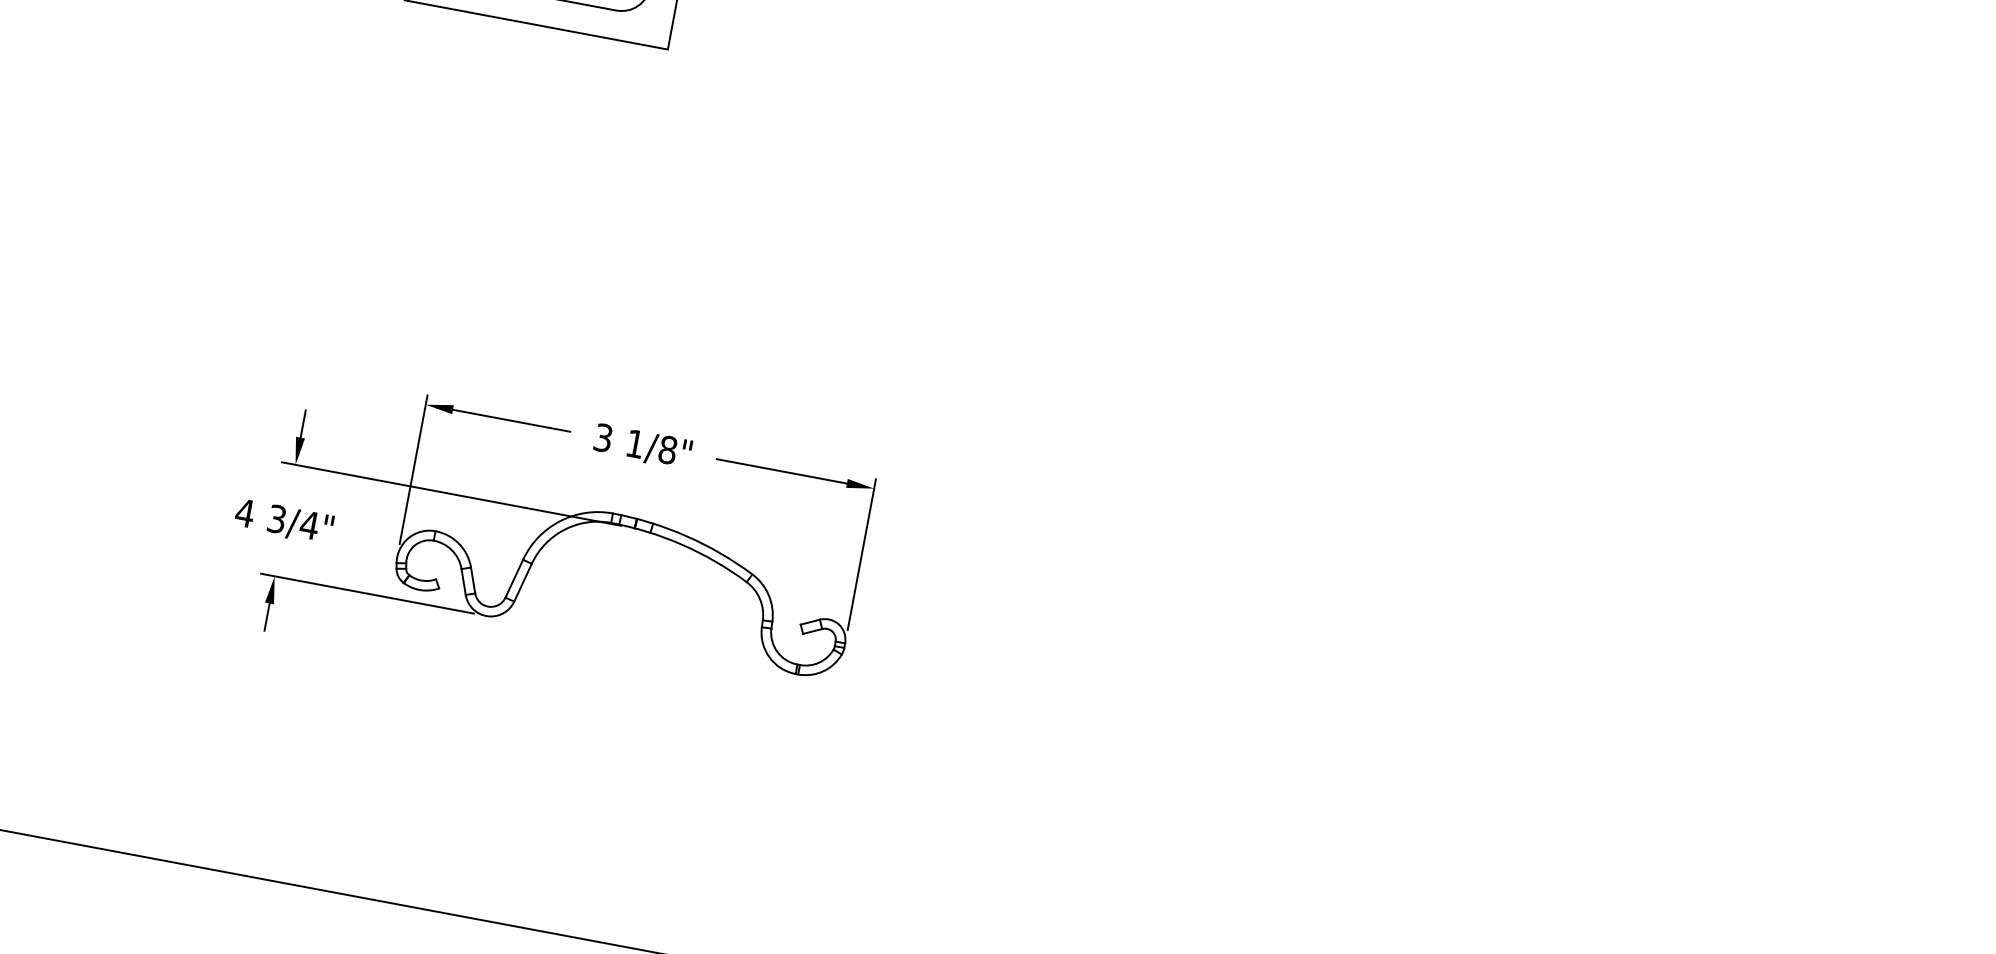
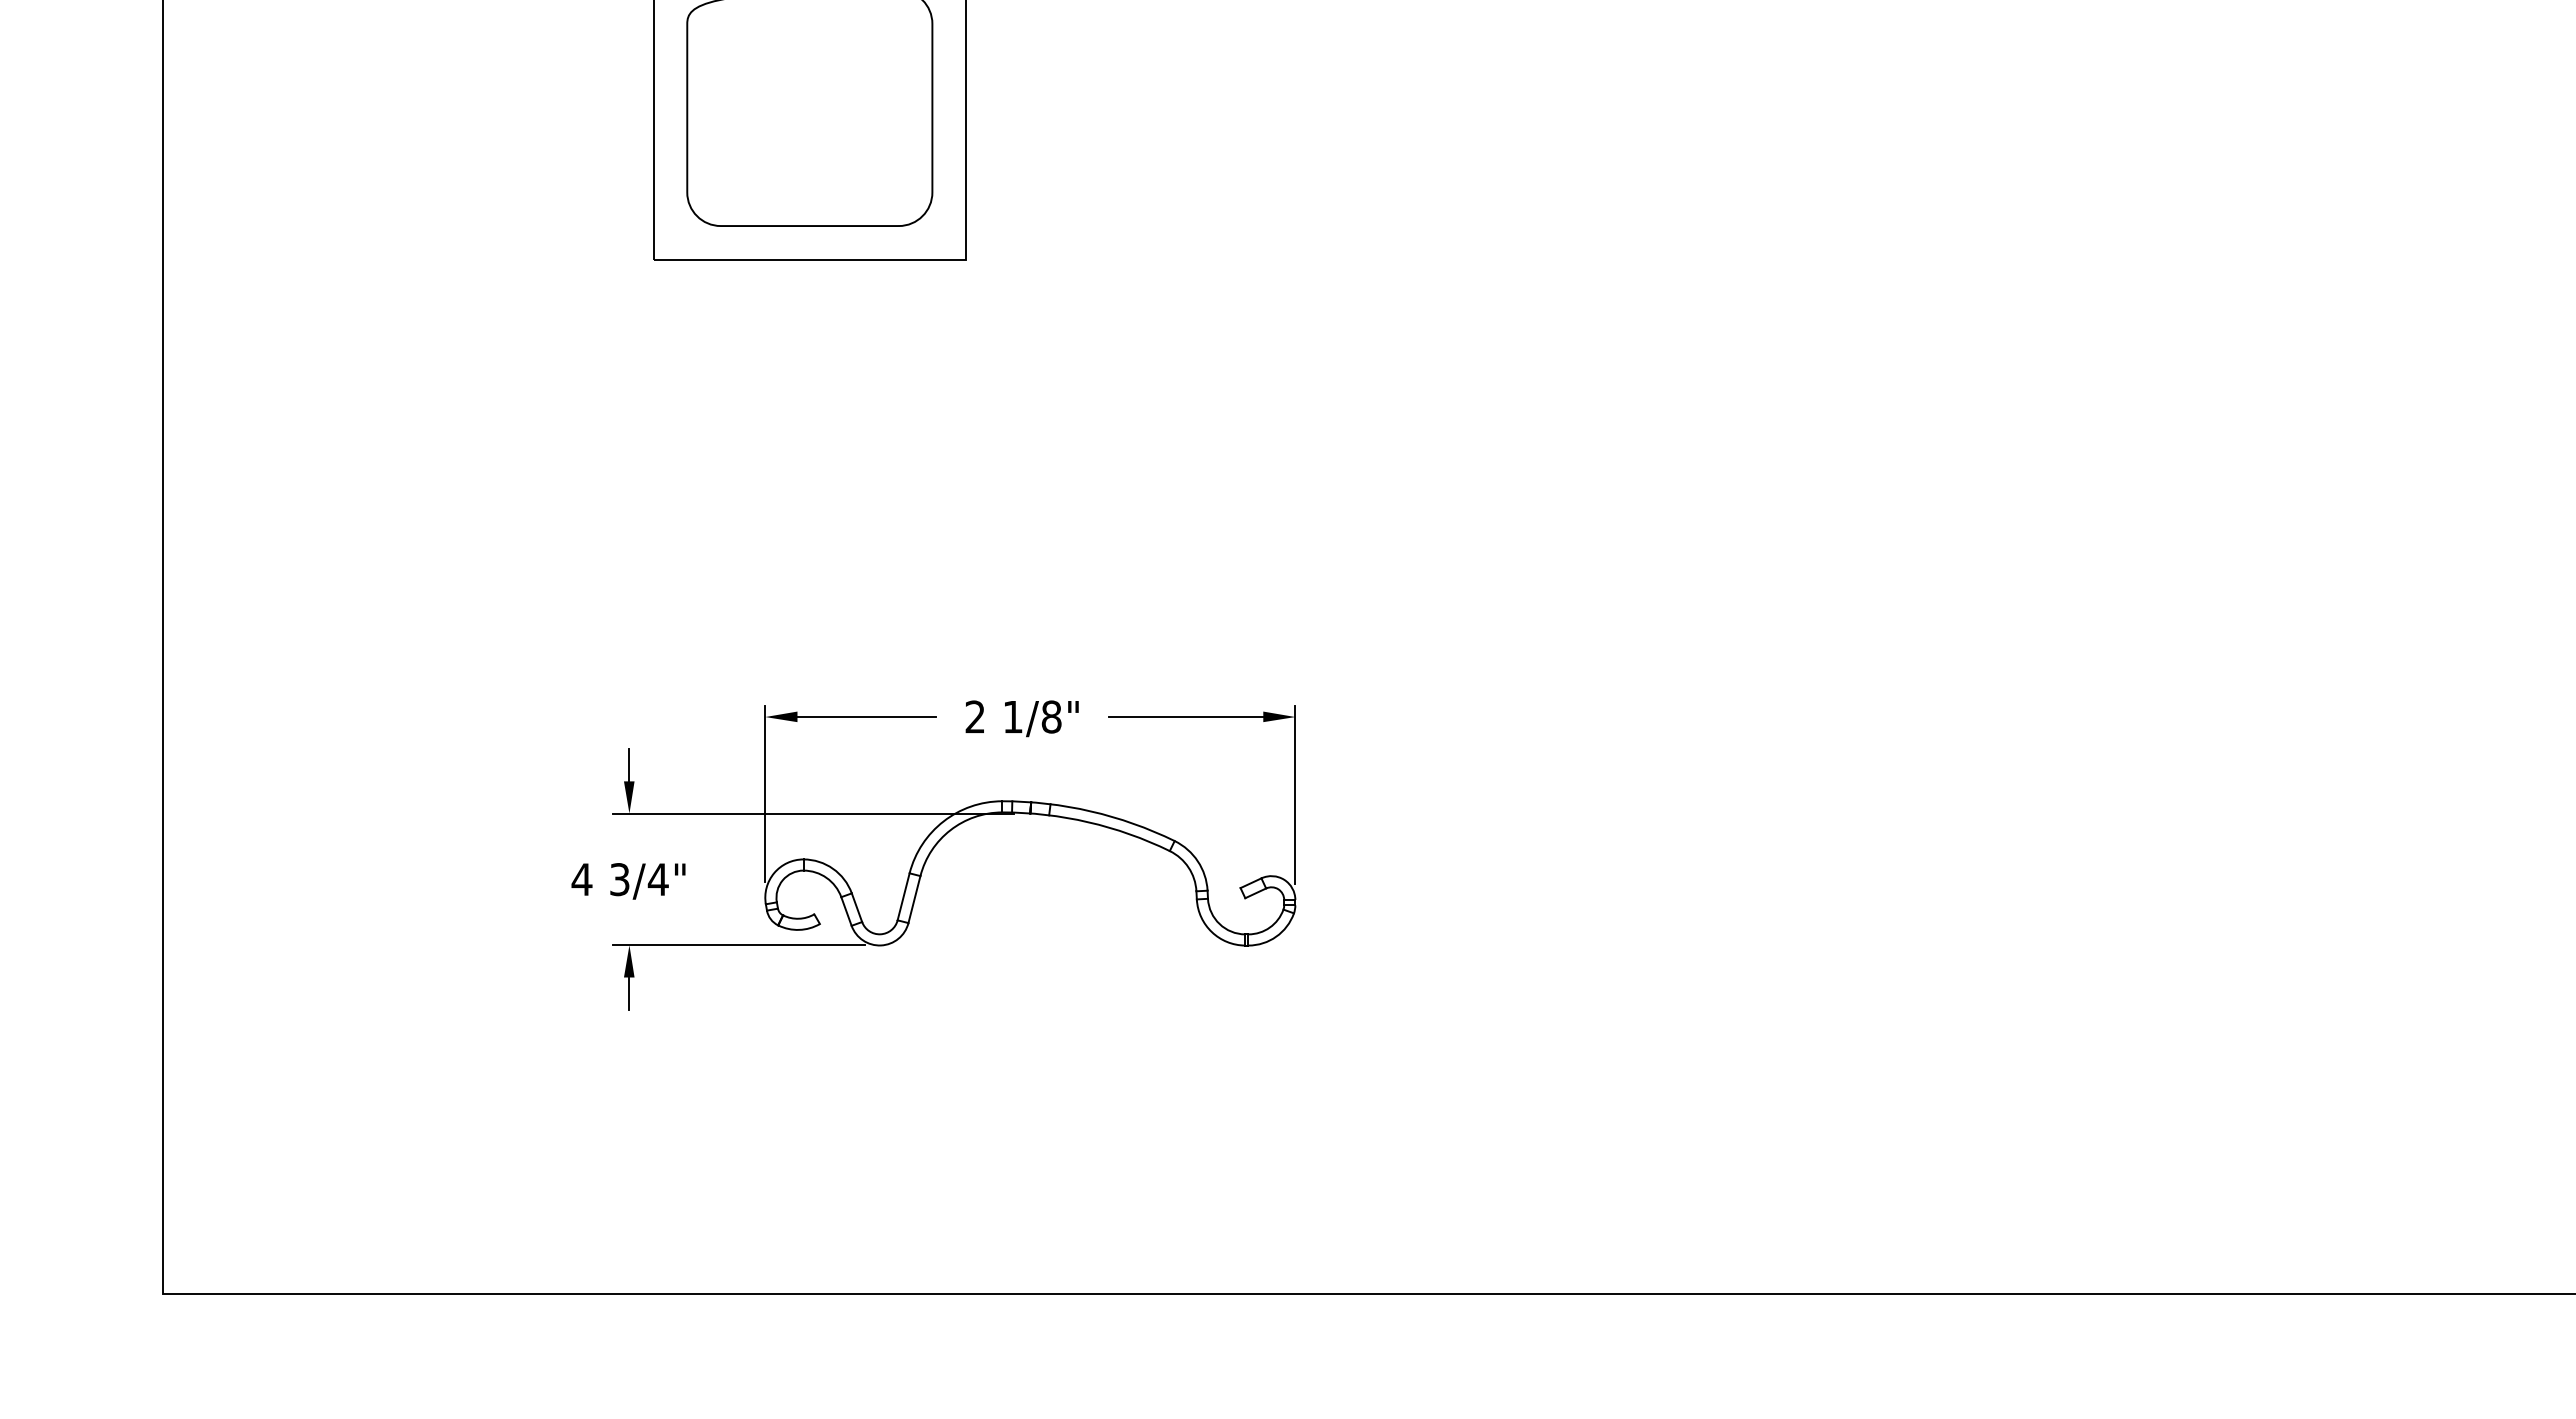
text: (602, 437) -> (974, 716), 3 -> 2

